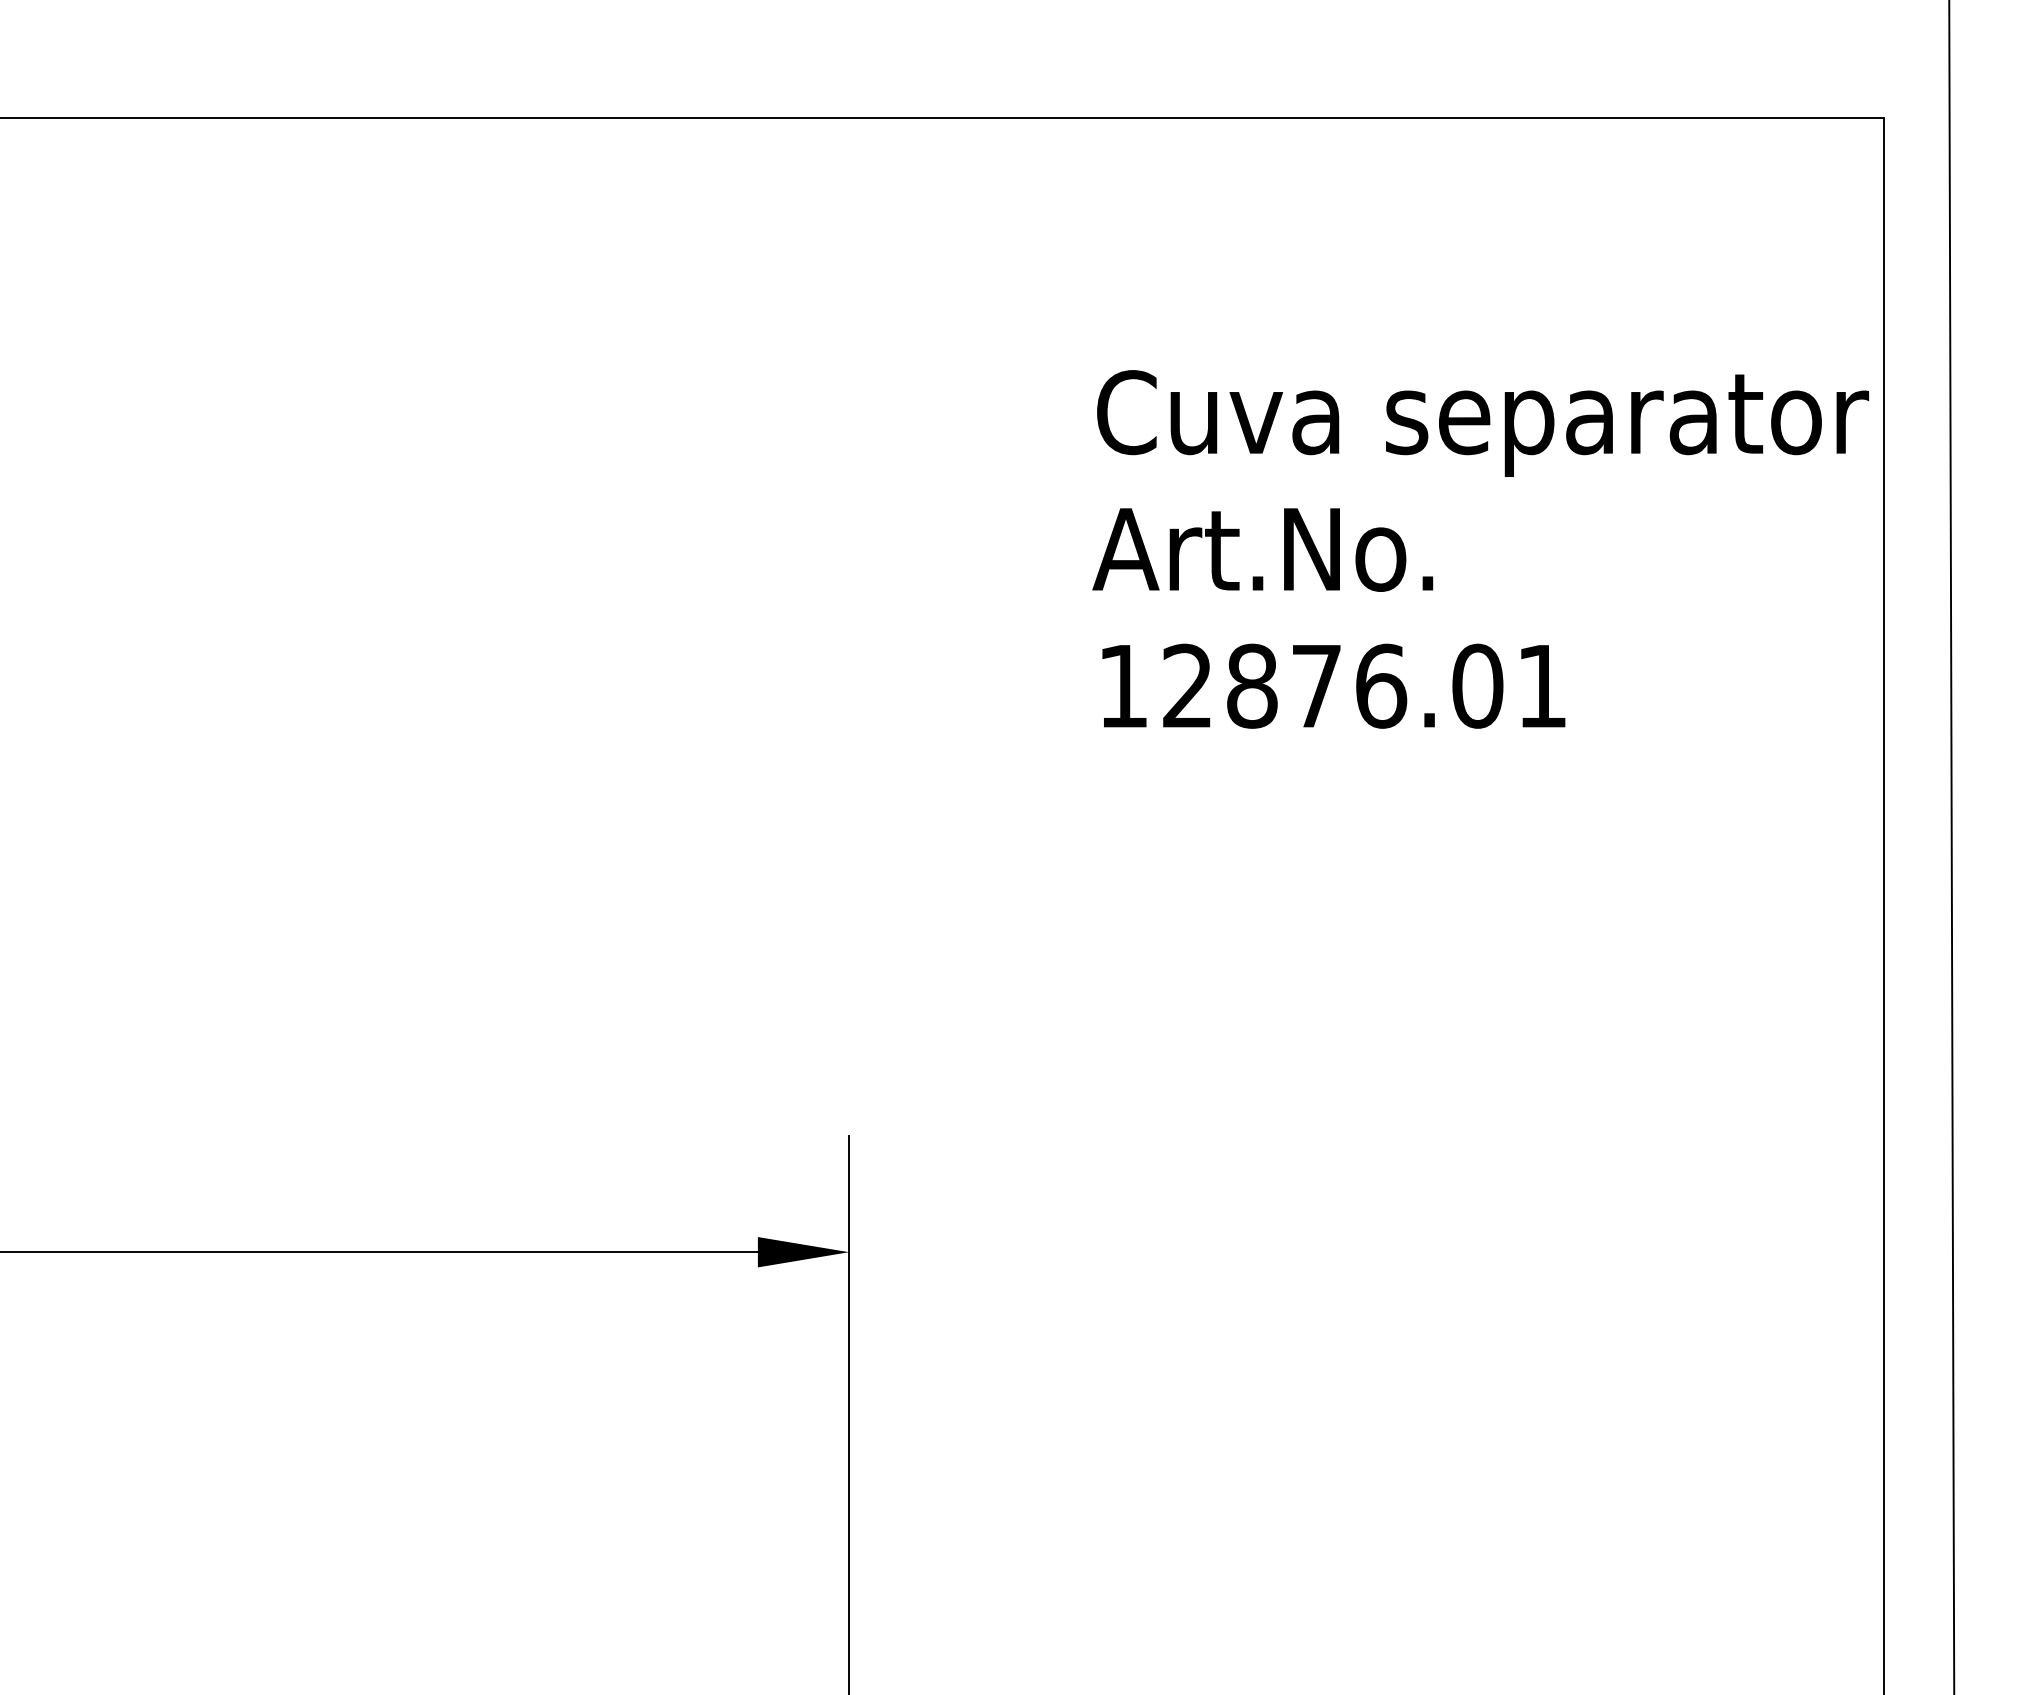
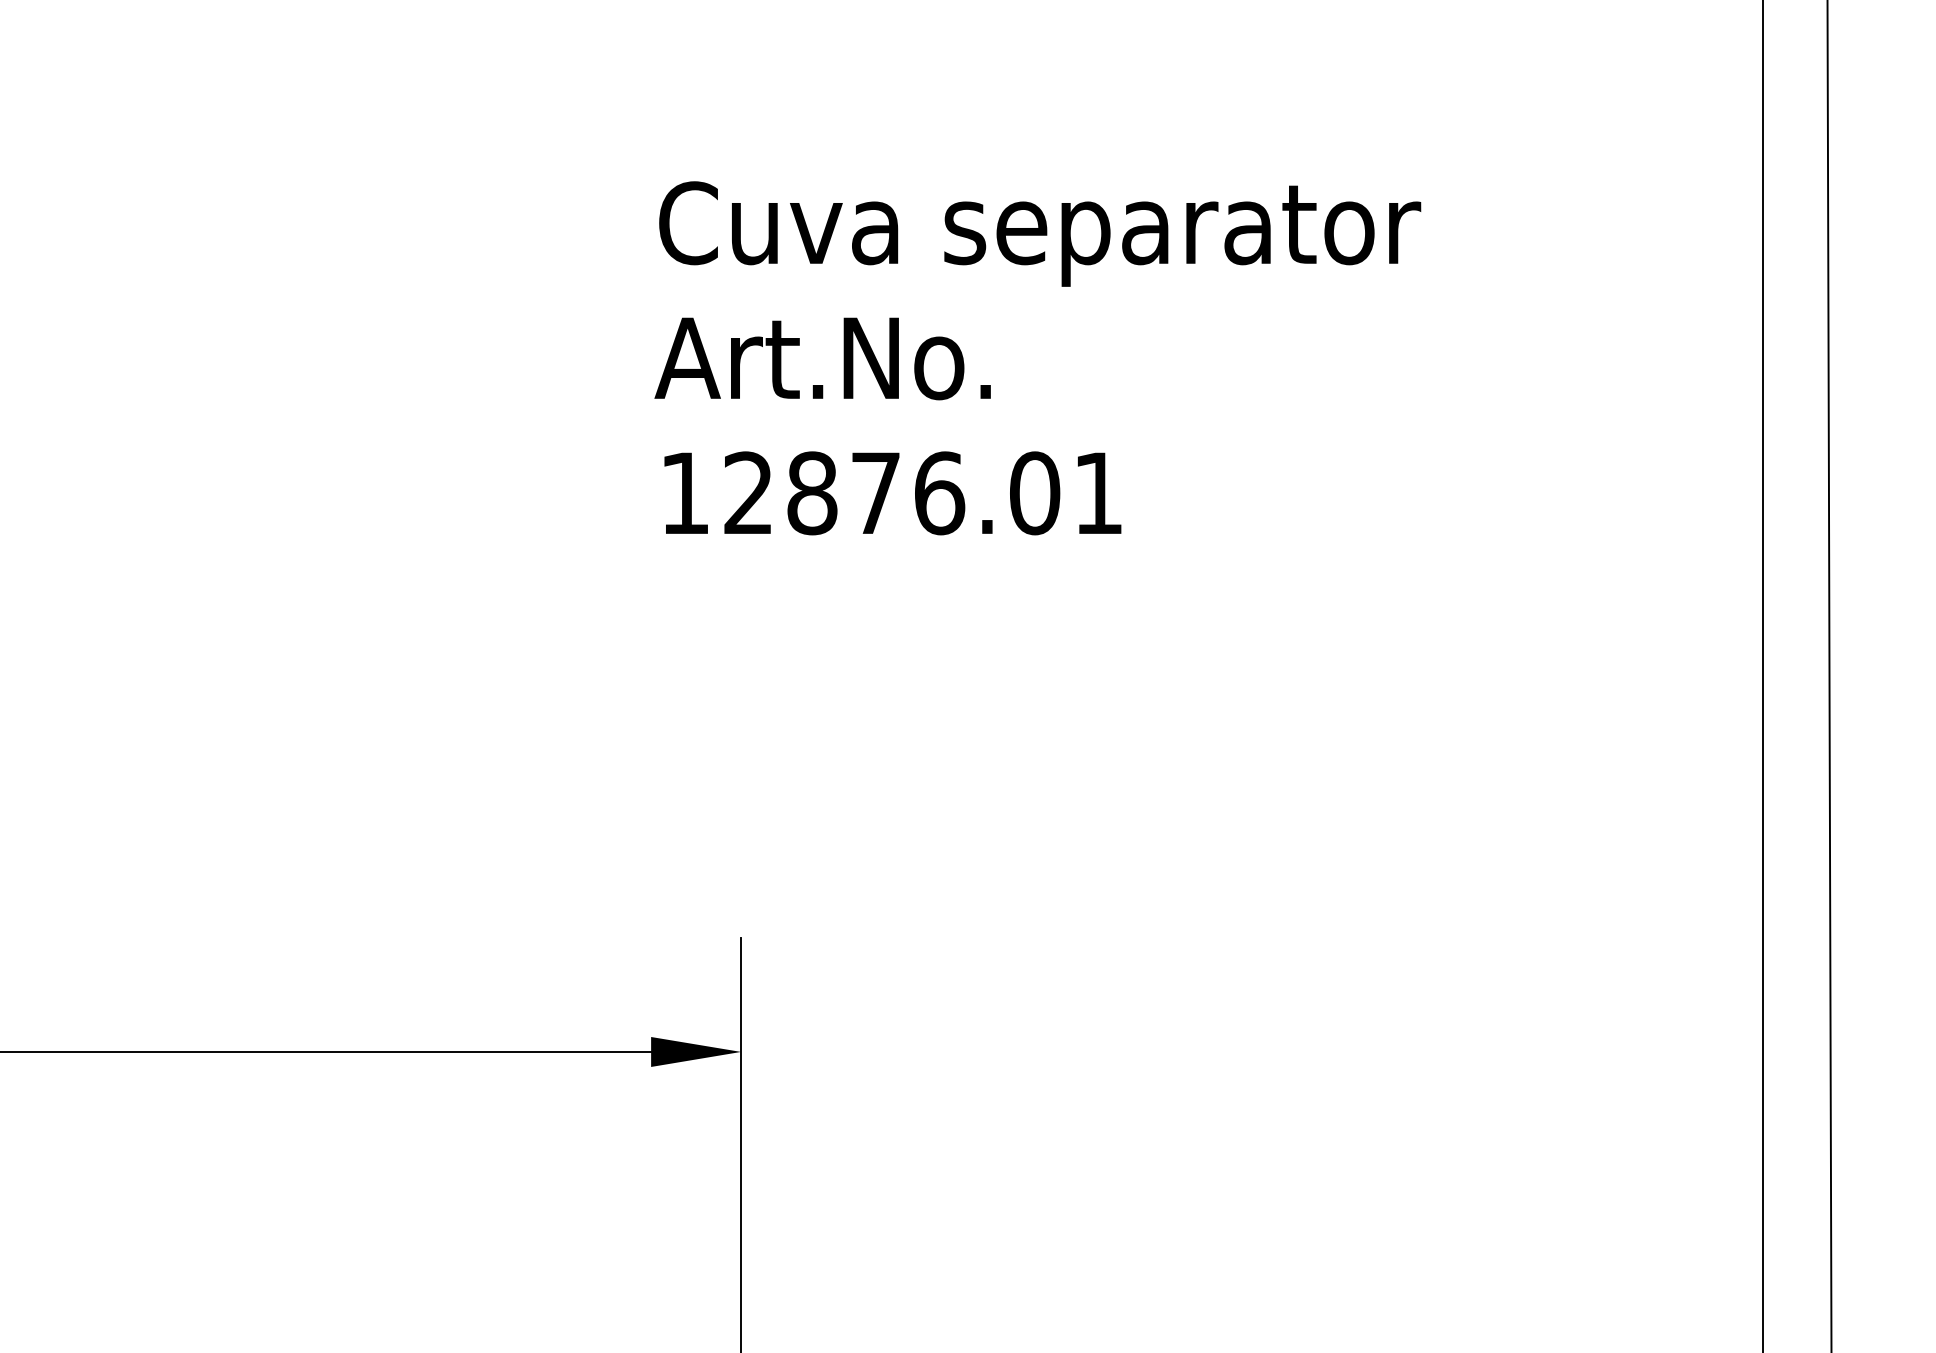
text: (1480, 549) -> (1037, 358), moved

